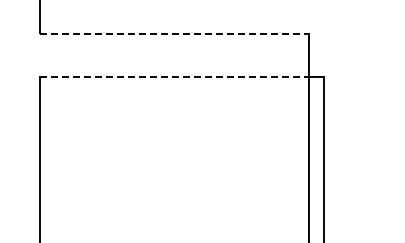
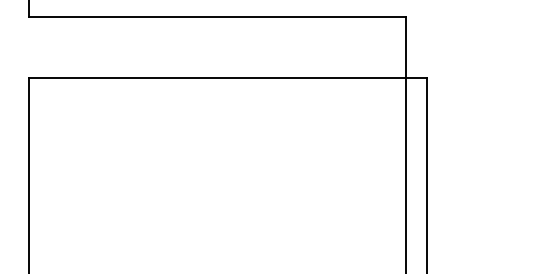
line: (174, 33) -> (217, 17), dashed -> solid
line: (174, 76) -> (217, 77), dashed -> solid

